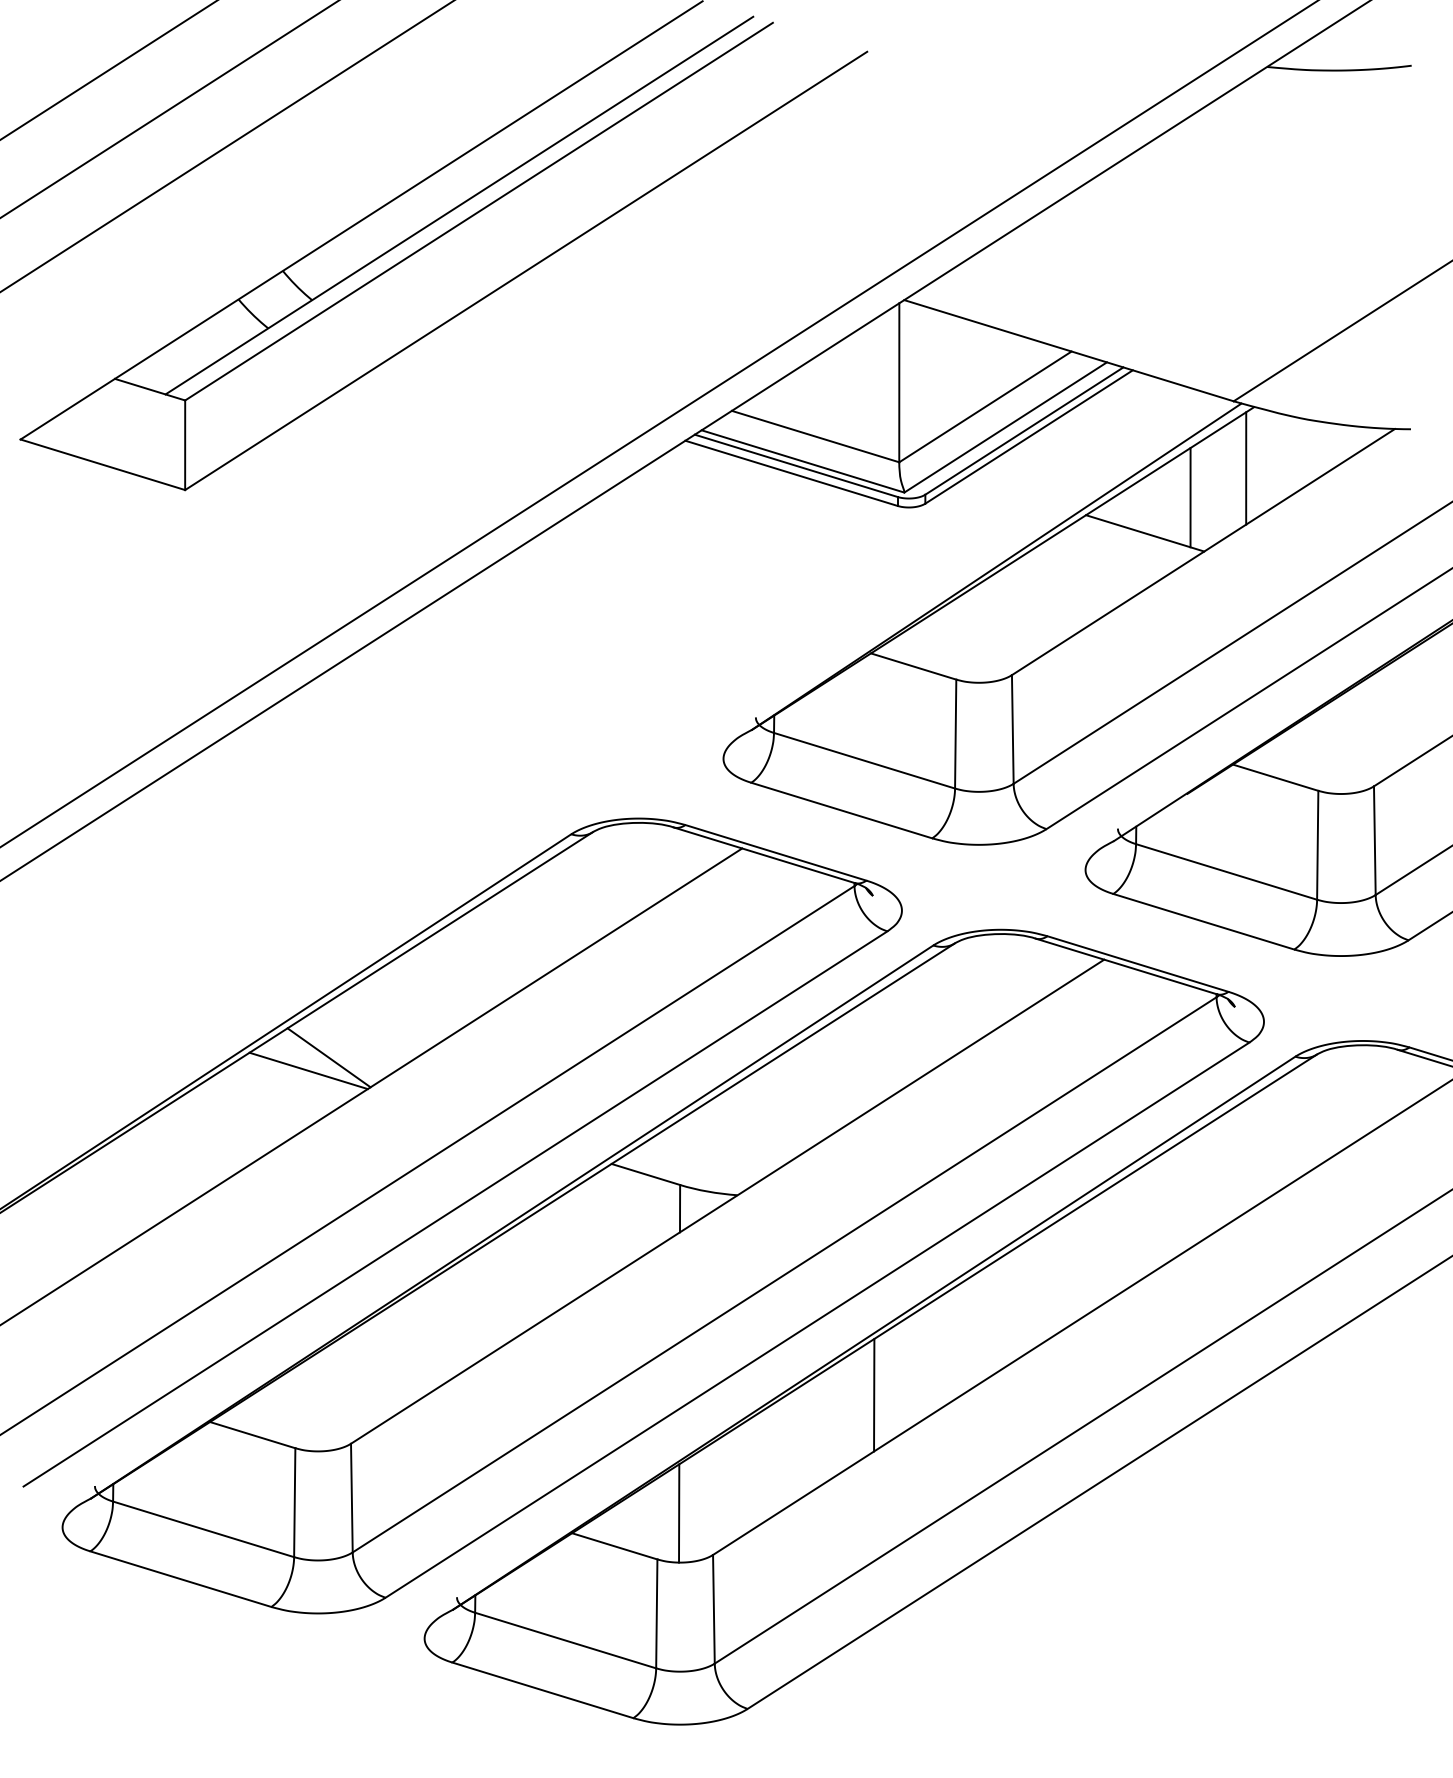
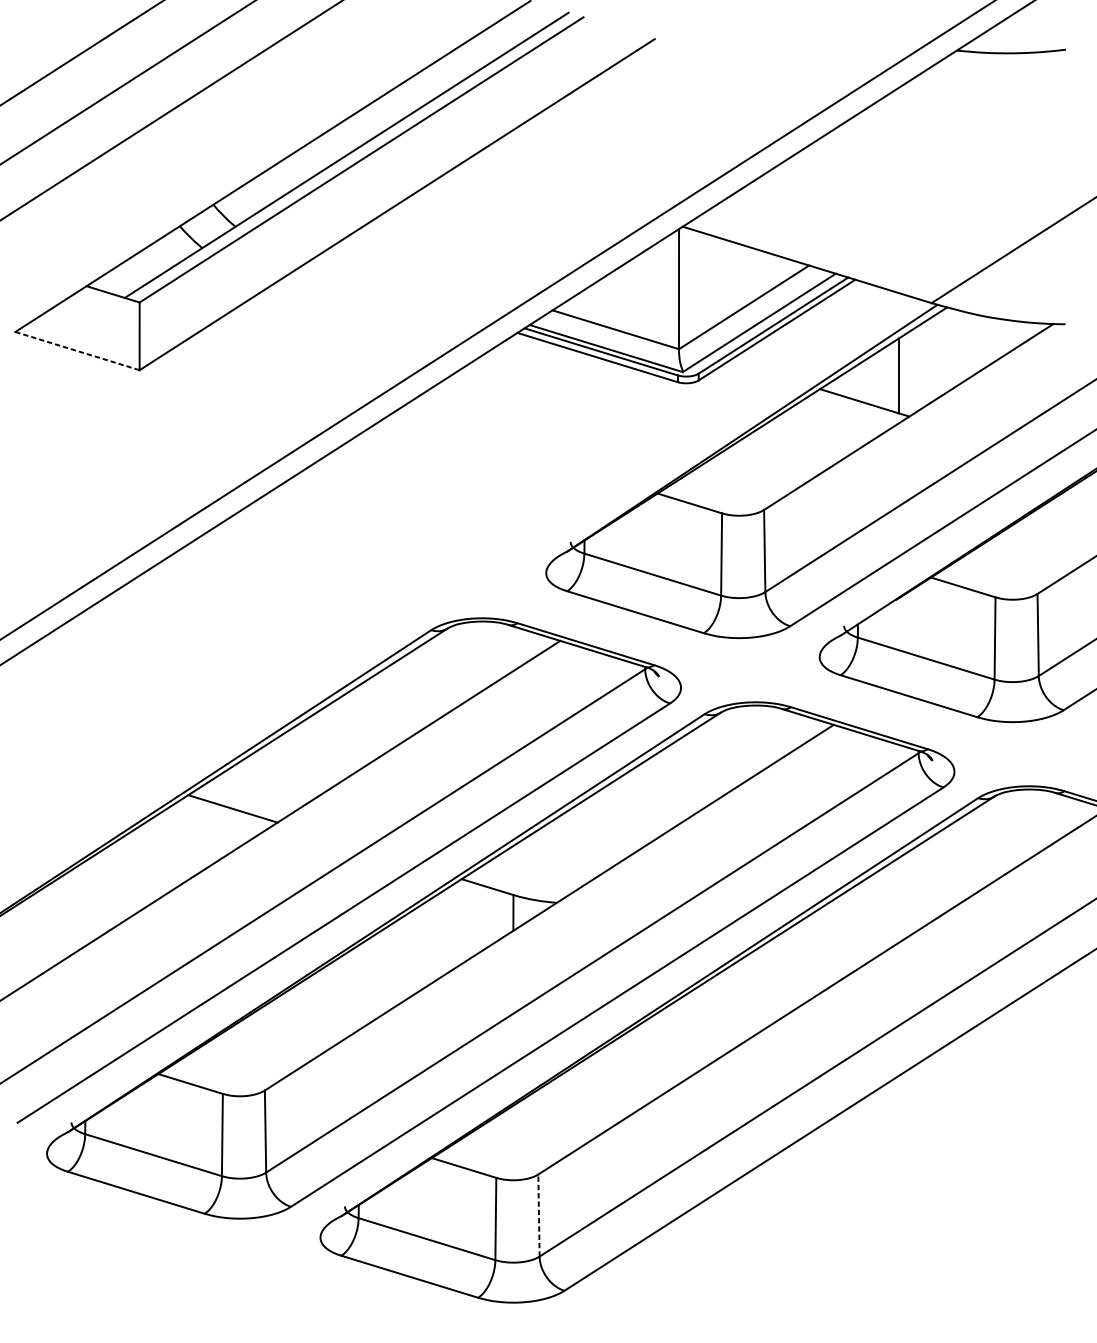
line: (103, 464) -> (77, 350), solid -> dashed
line: (1246, 468) -> (941, 353), removed
line: (328, 1057) -> (247, 798), removed
line: (874, 1394) -> (660, 1053), removed
line: (679, 1513) -> (513, 1143), removed
line: (713, 1608) -> (538, 1214), solid -> dashed

